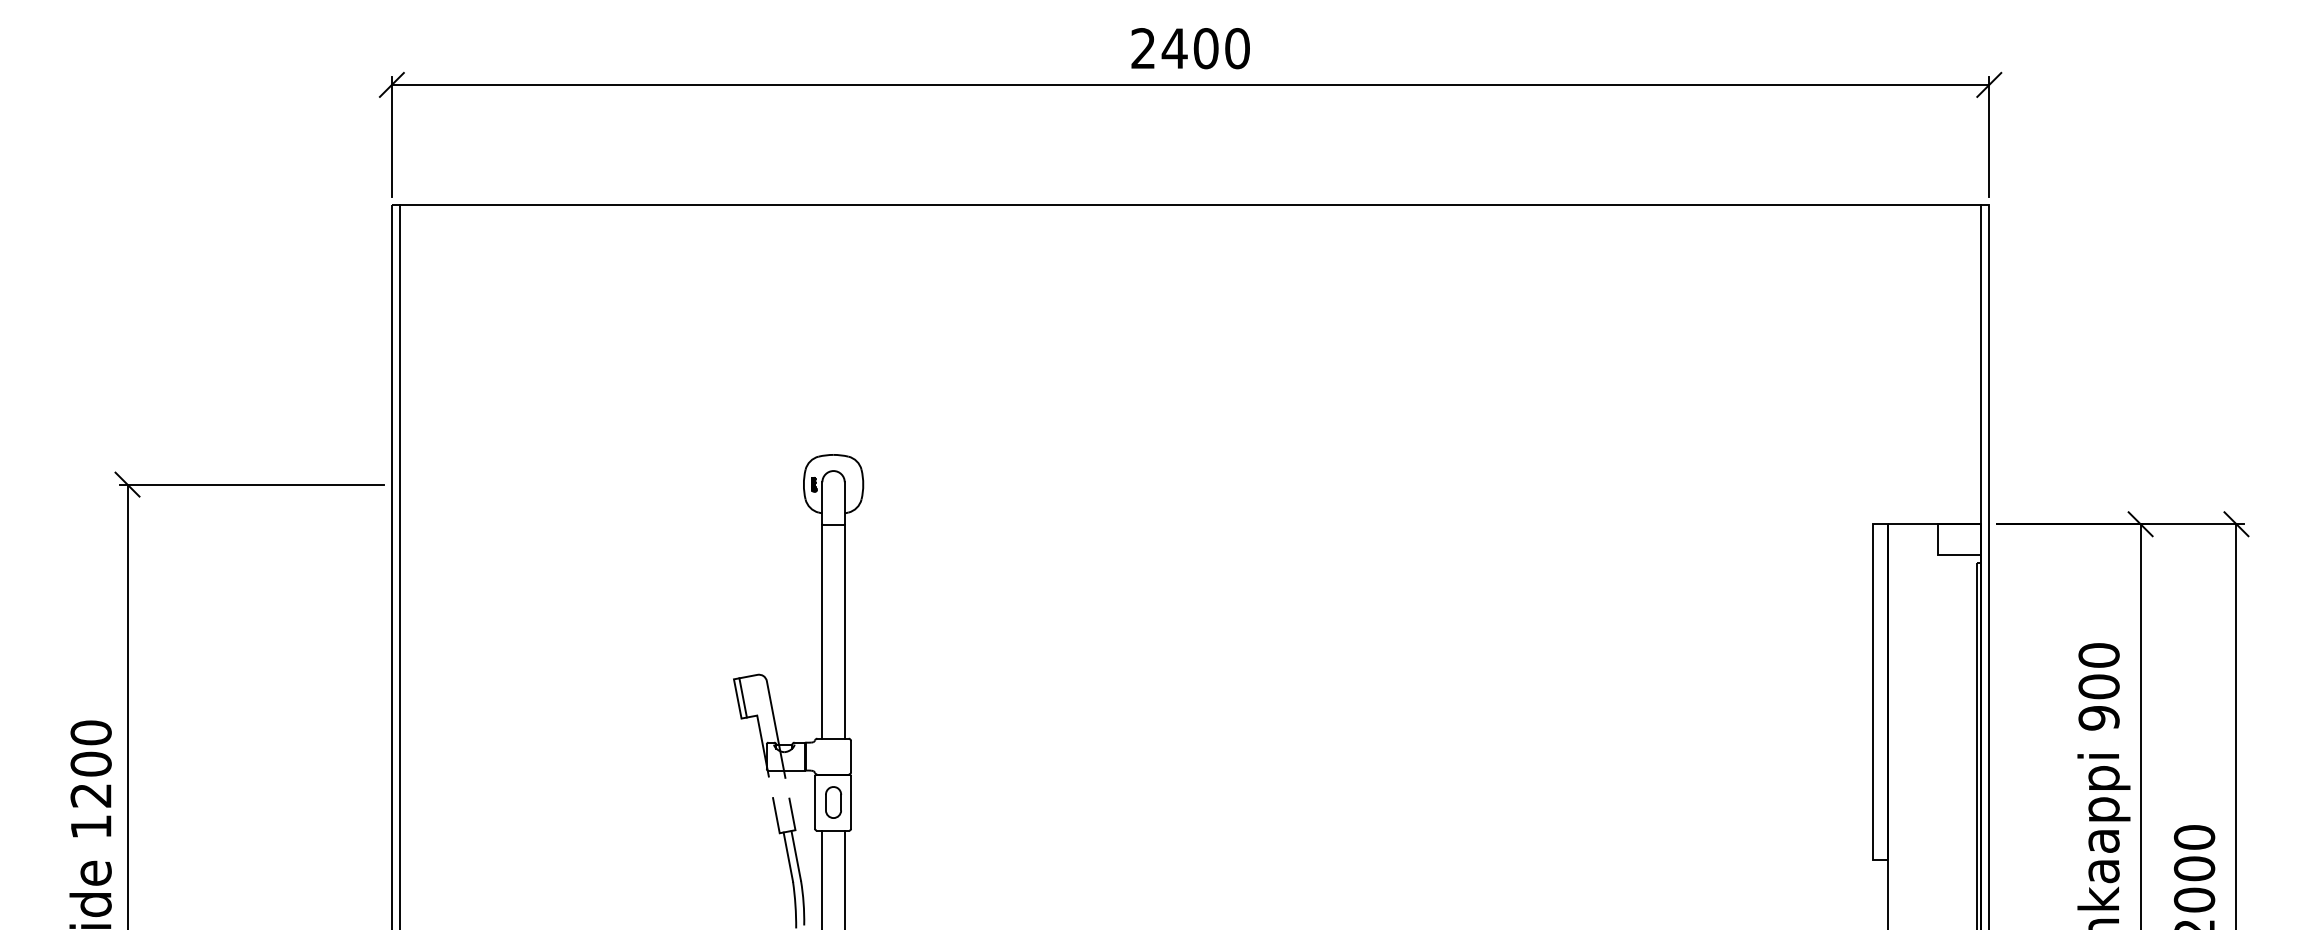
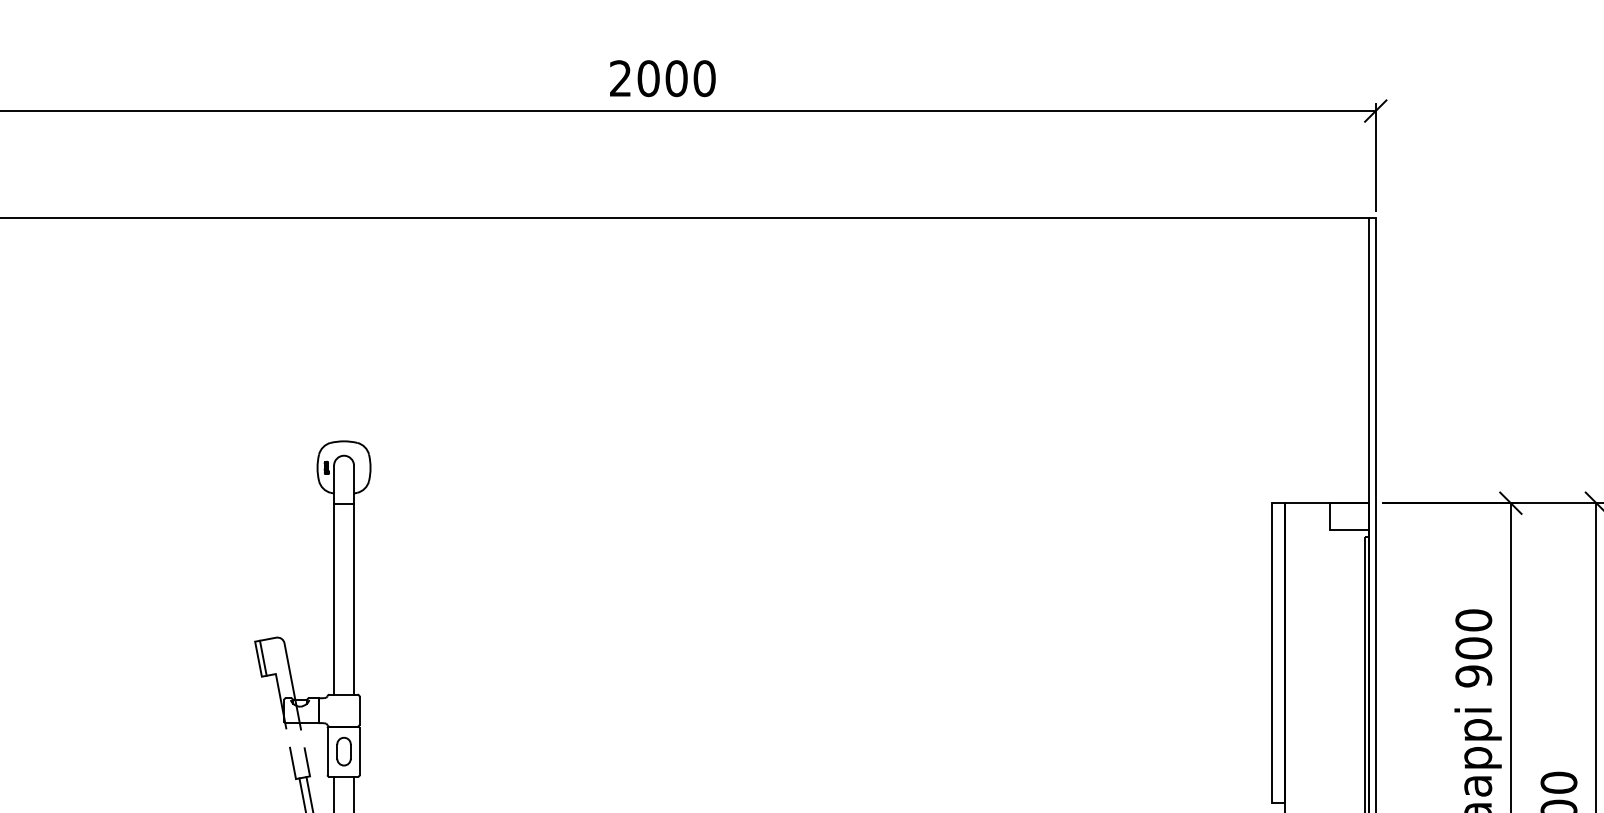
text: (1174, 48) -> (648, 78), 2400 -> 2000

